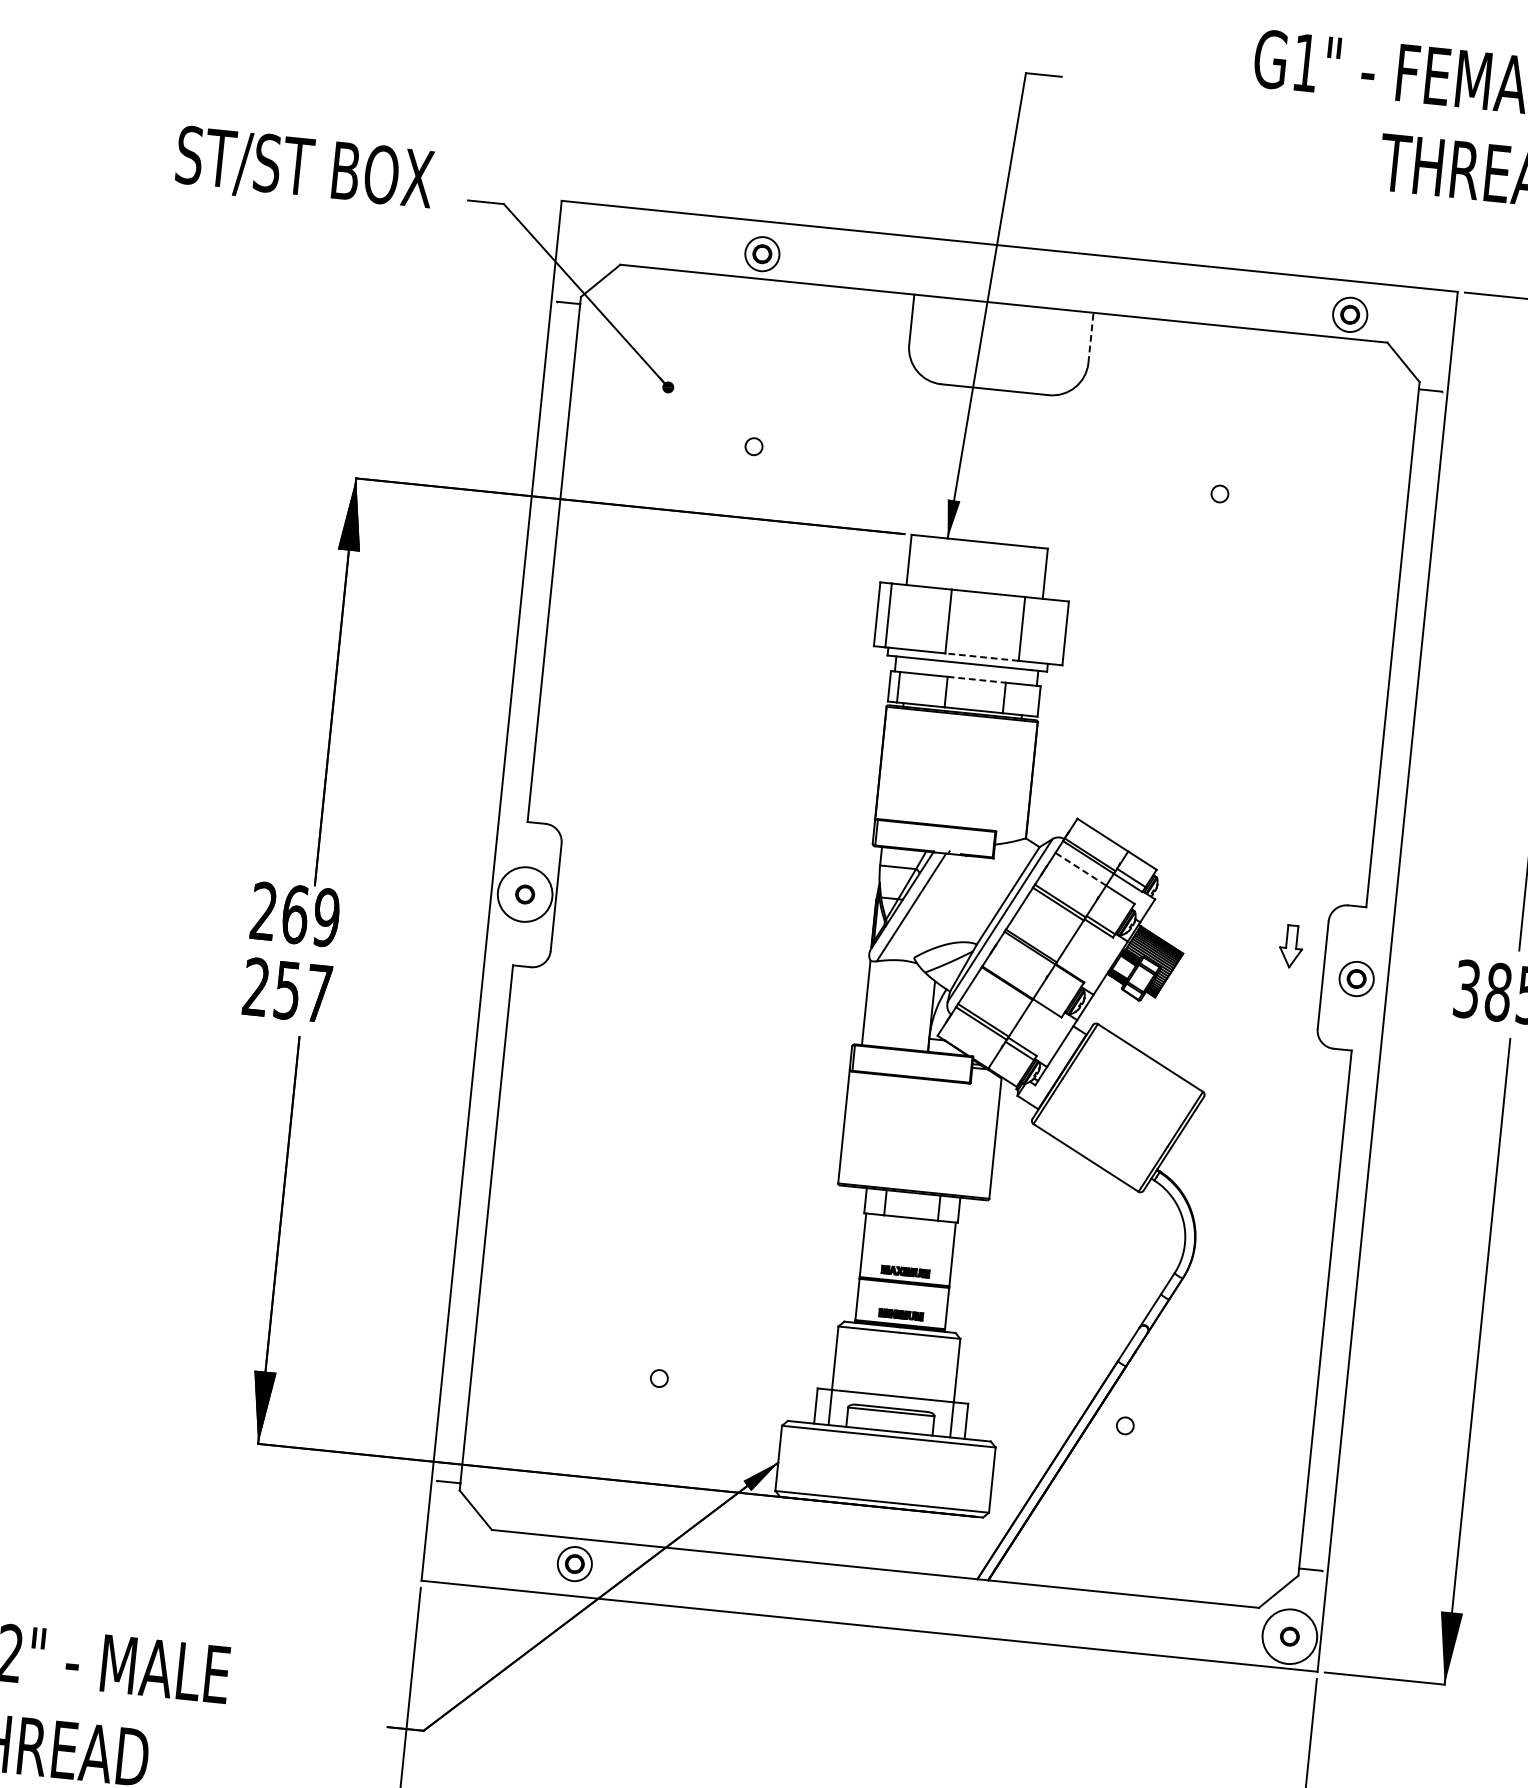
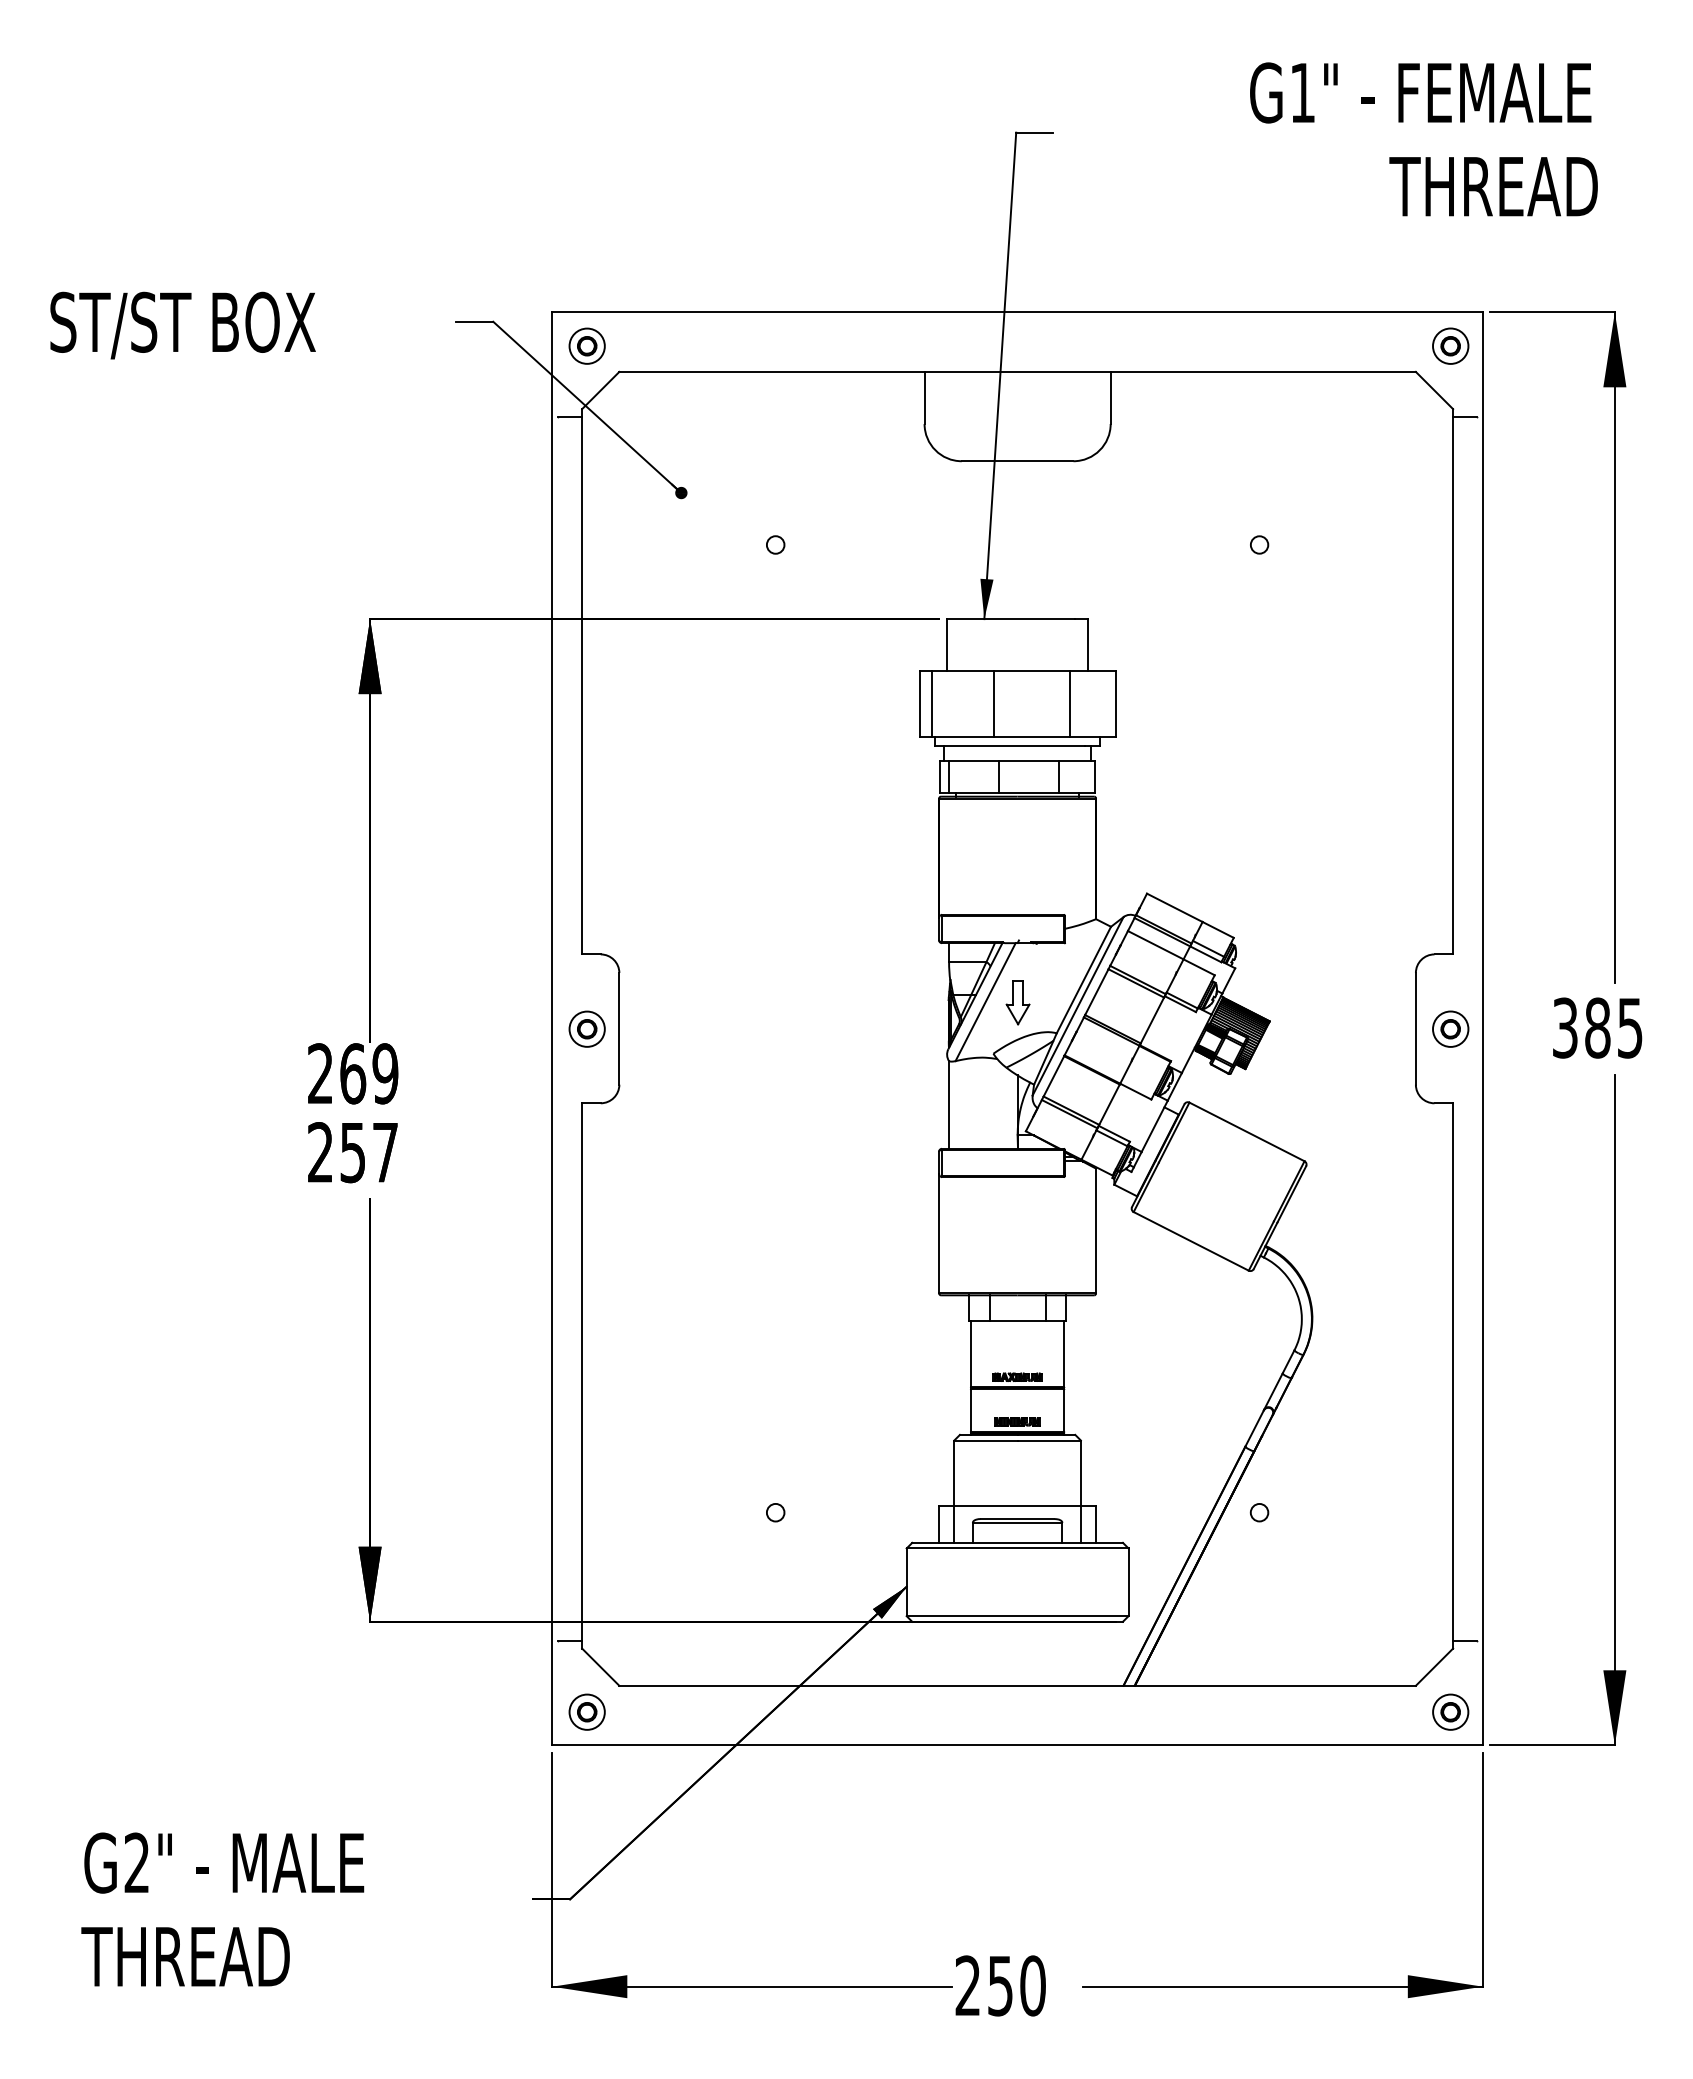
text: (304, 169) -> (182, 325), moved
part: (761, 253) -> (586, 345), moved
part: (1350, 314) -> (1450, 345), moved
line: (1090, 337) -> (1110, 397), dashed -> solid
line: (981, 657) -> (1031, 737), dashed -> solid
line: (977, 680) -> (1029, 761), dashed -> solid
line: (1080, 868) -> (1155, 944), dashed -> solid
circle: (524, 893) -> (586, 1028), size x0.62
part: (1290, 946) -> (1017, 1002), moved
part: (574, 1563) -> (586, 1711), moved
circle: (1289, 1635) -> (1450, 1711), size x0.62

